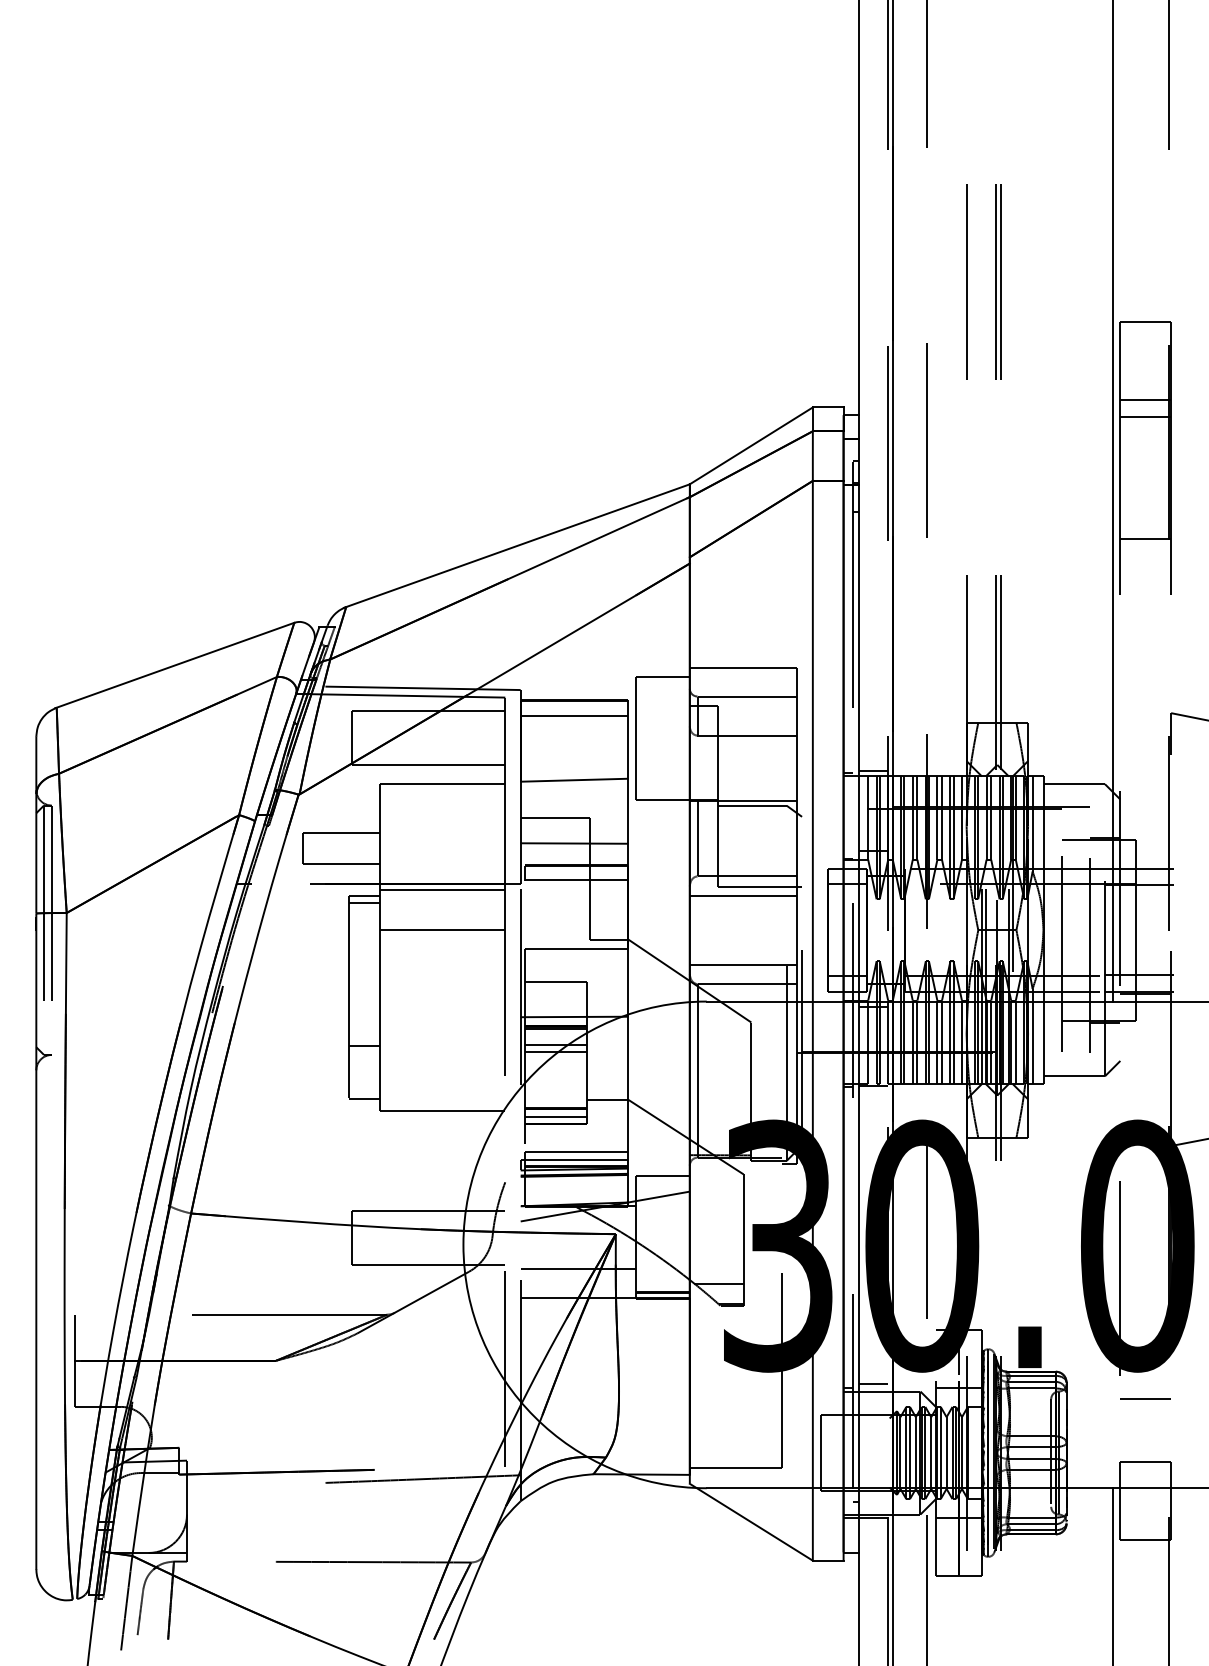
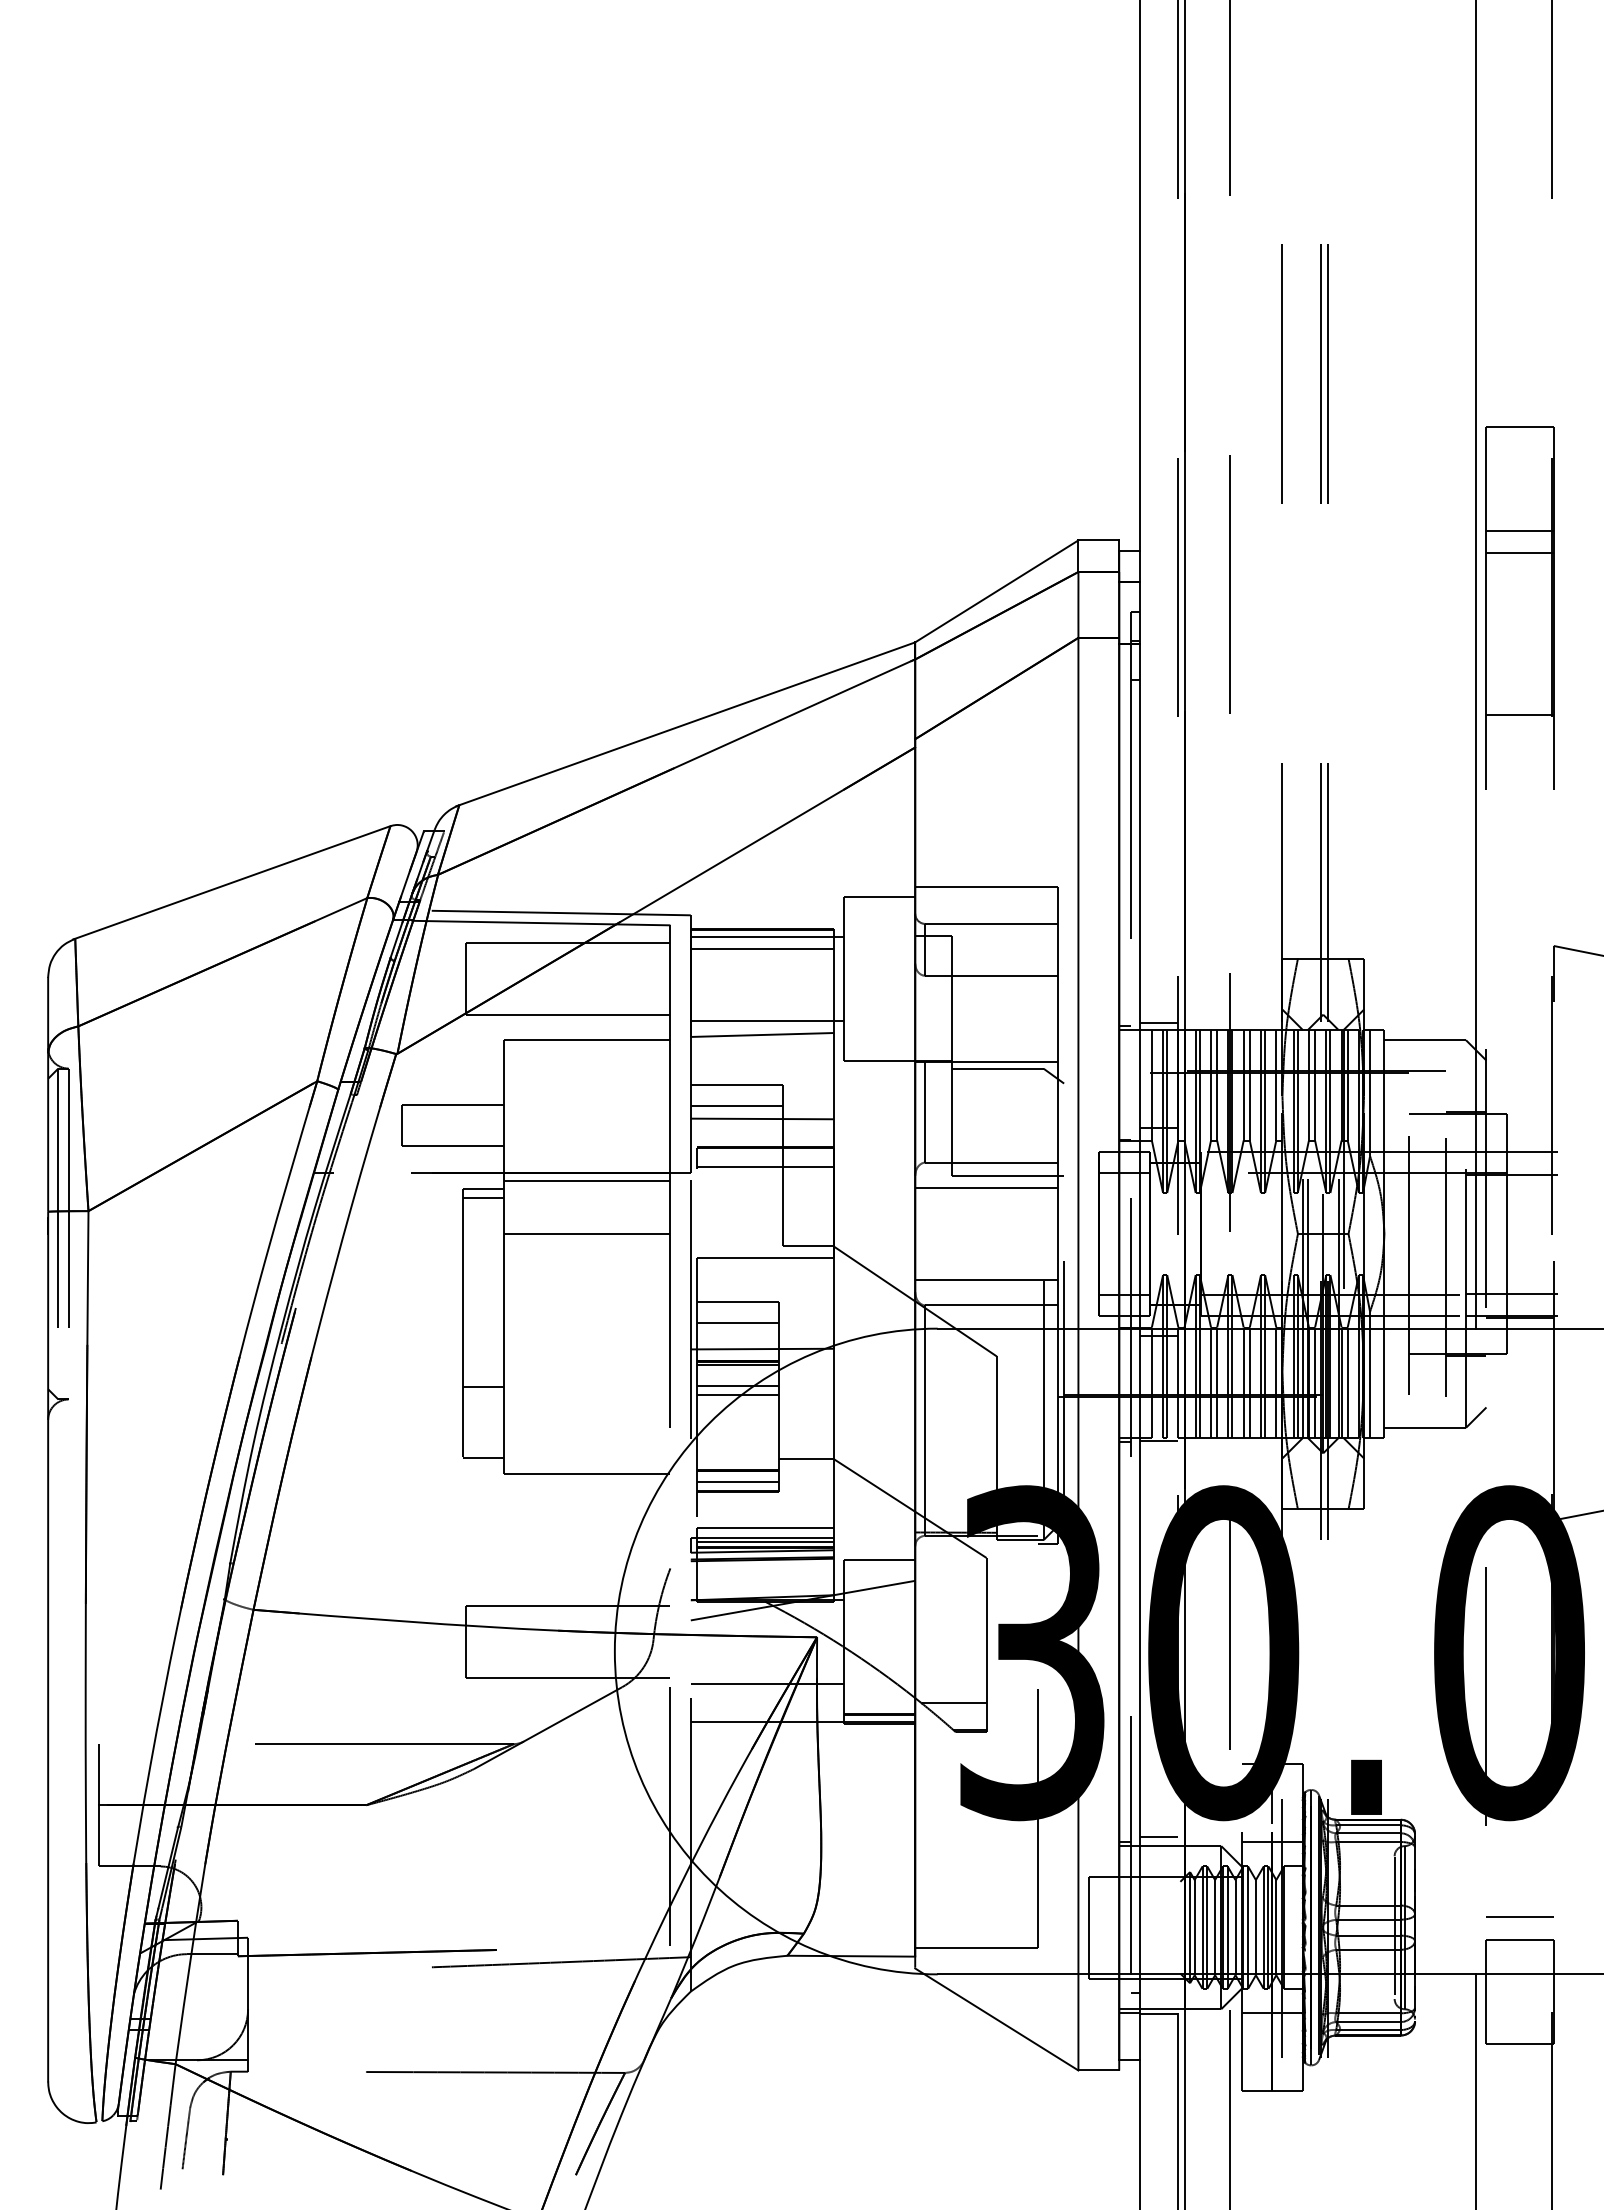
line: (577, 706) -> (766, 937), added
line: (577, 769) -> (766, 1020), added
line: (555, 833) -> (736, 1105), added
line: (555, 996) -> (737, 1322), added
line: (576, 1162) -> (764, 1542), added
line: (1145, 1398) -> (1519, 1916), moved

